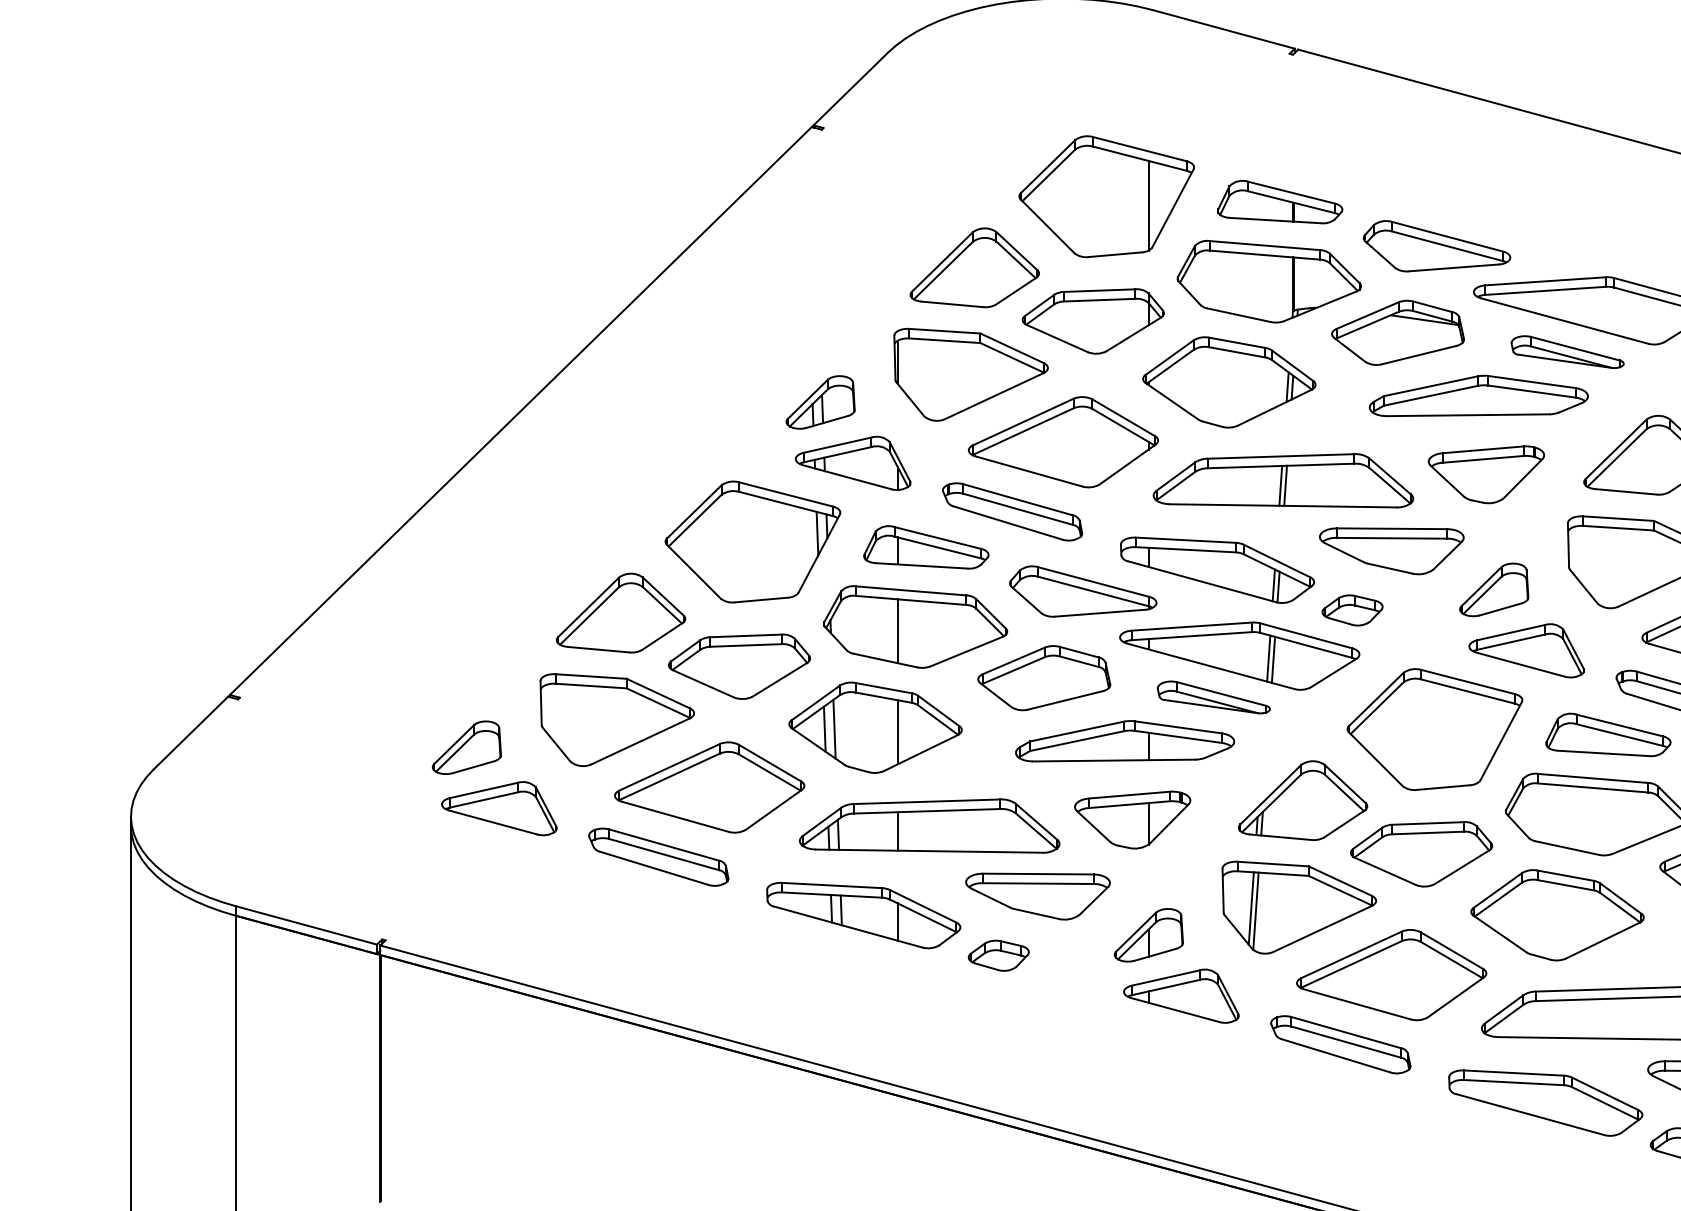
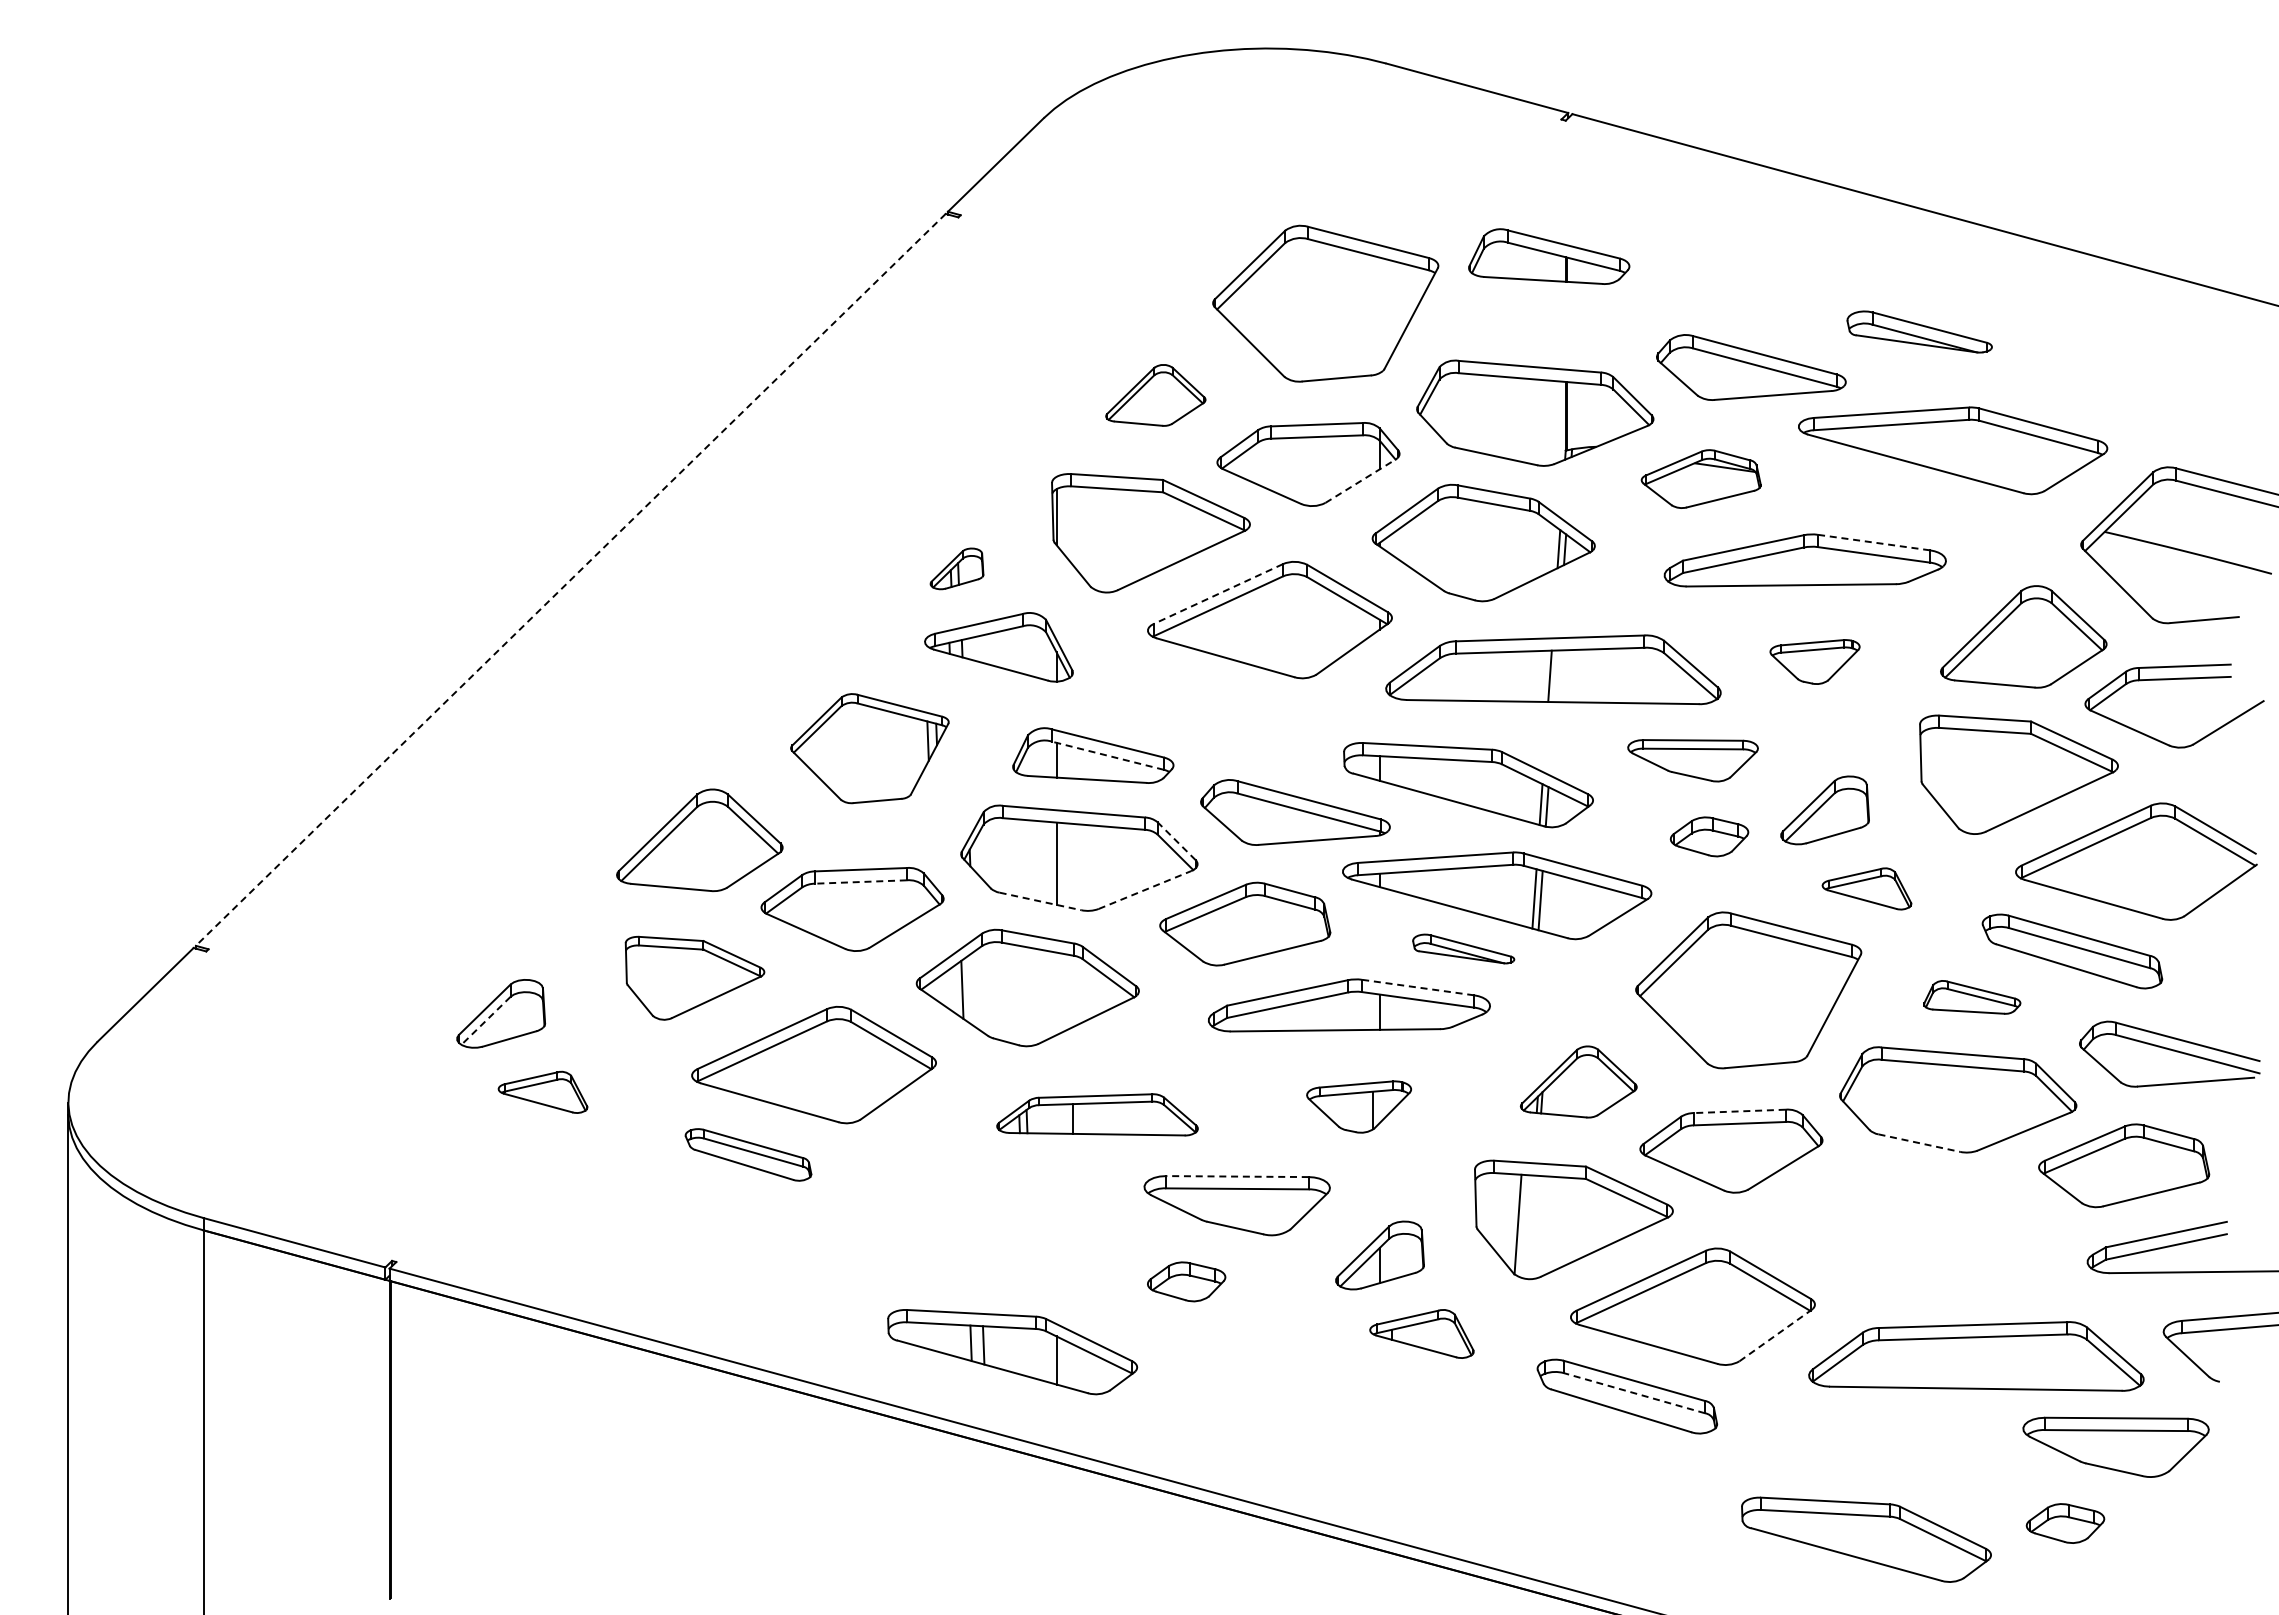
part: (1280, 201) -> (1549, 256), moved
line: (1148, 205) -> (1379, 315), removed
part: (974, 267) -> (1155, 395), size x0.6
part: (1398, 332) -> (1701, 478), size x0.7
line: (1133, 333) -> (1360, 480), solid -> dashed
part: (1567, 351) -> (1919, 331), moved
line: (1531, 382) -> (1873, 542), solid -> dashed
part: (820, 402) -> (956, 568), size x0.6
line: (520, 410) -> (570, 579), solid -> dashed
line: (1022, 422) -> (1217, 594), solid -> dashed
part: (1486, 474) -> (1814, 661), size x0.6
line: (1285, 485) -> (1556, 676), removed
part: (1012, 511) -> (1204, 709), removed
part: (752, 541) -> (869, 748), size x0.7
line: (938, 547) -> (1108, 755), solid -> dashed
part: (1391, 551) -> (1692, 760), size x0.7
part: (1352, 610) -> (1709, 836), moved
line: (990, 614) -> (1176, 841), solid -> dashed
line: (745, 645) -> (860, 882), solid -> dashed
part: (1526, 650) -> (1866, 888), size x0.6
line: (966, 652) -> (1144, 890), solid -> dashed
line: (885, 660) -> (1040, 901), solid -> dashed
part: (1213, 697) -> (1463, 948), size x0.7
part: (616, 720) -> (694, 978), size x0.7
line: (1177, 727) -> (1417, 987), solid -> dashed
line: (834, 728) -> (974, 989), removed
line: (897, 731) -> (1056, 993), removed
part: (1608, 735) -> (1972, 997), size x0.6
line: (454, 753) -> (485, 1021), solid -> dashed
part: (1302, 800) -> (1578, 1081), size x0.7
part: (498, 808) -> (542, 1092), size x0.6
part: (1132, 819) -> (1358, 1106), size x0.7
line: (1427, 823) -> (1739, 1111), solid -> dashed
part: (929, 825) -> (1097, 1114), size x0.6
line: (1567, 848) -> (1919, 1143), solid -> dashed
part: (658, 856) -> (748, 1154), size x0.7
line: (1037, 873) -> (1236, 1176), solid -> dashed
line: (1250, 908) -> (1511, 1220), removed
part: (863, 915) -> (1012, 1352), moved
part: (1557, 915) -> (1906, 1229), removed
part: (1181, 995) -> (1421, 1333), size x0.7
line: (1456, 997) -> (1776, 1335), solid -> dashed
line: (1346, 1042) -> (1634, 1393), solid -> dashed
part: (1545, 1102) -> (1866, 1539), moved

